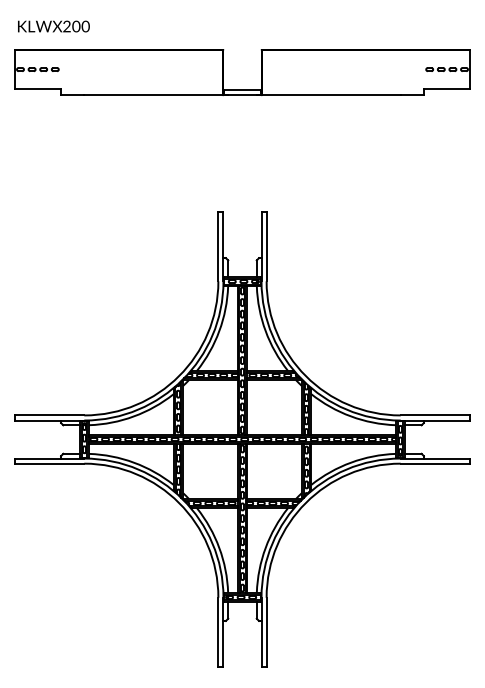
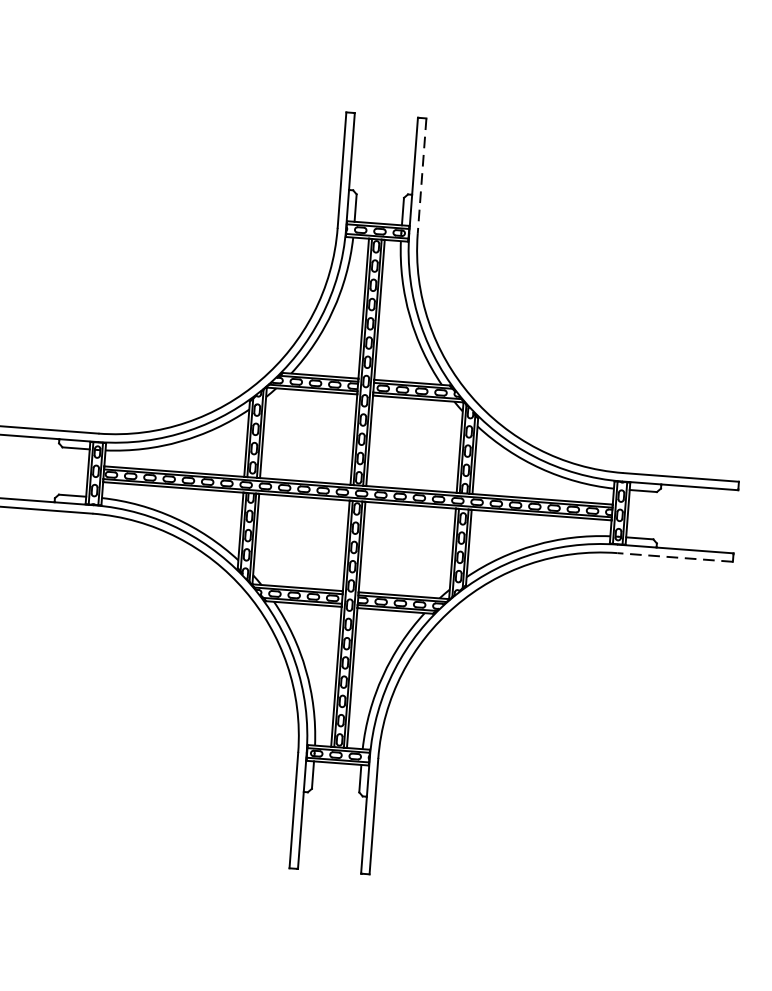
line: (266, 246) -> (421, 176), solid -> dashed
line: (435, 463) -> (675, 557), solid -> dashed

